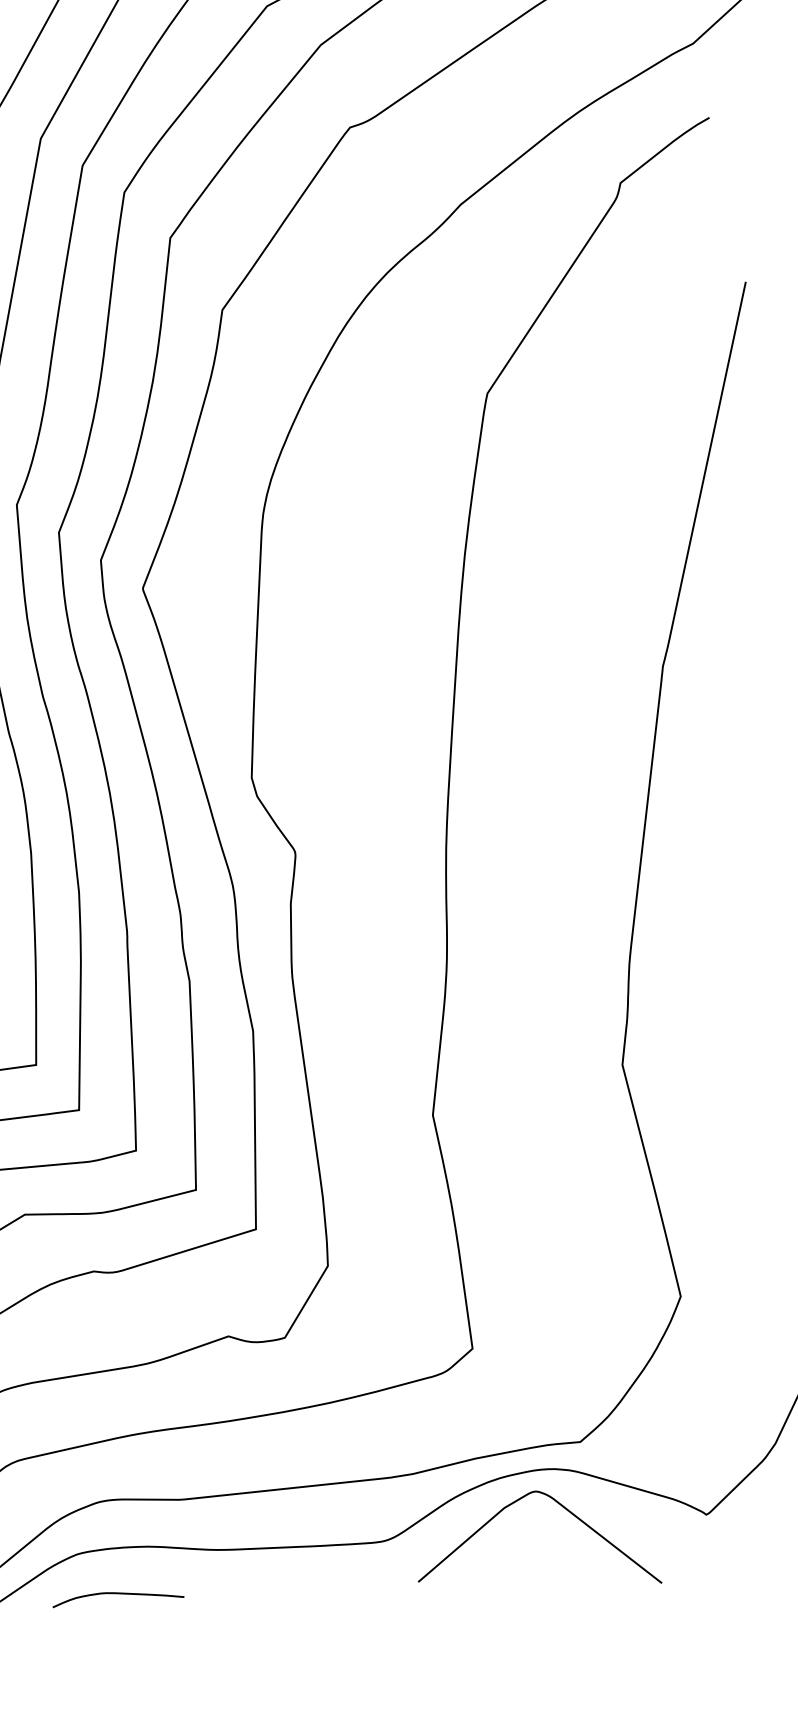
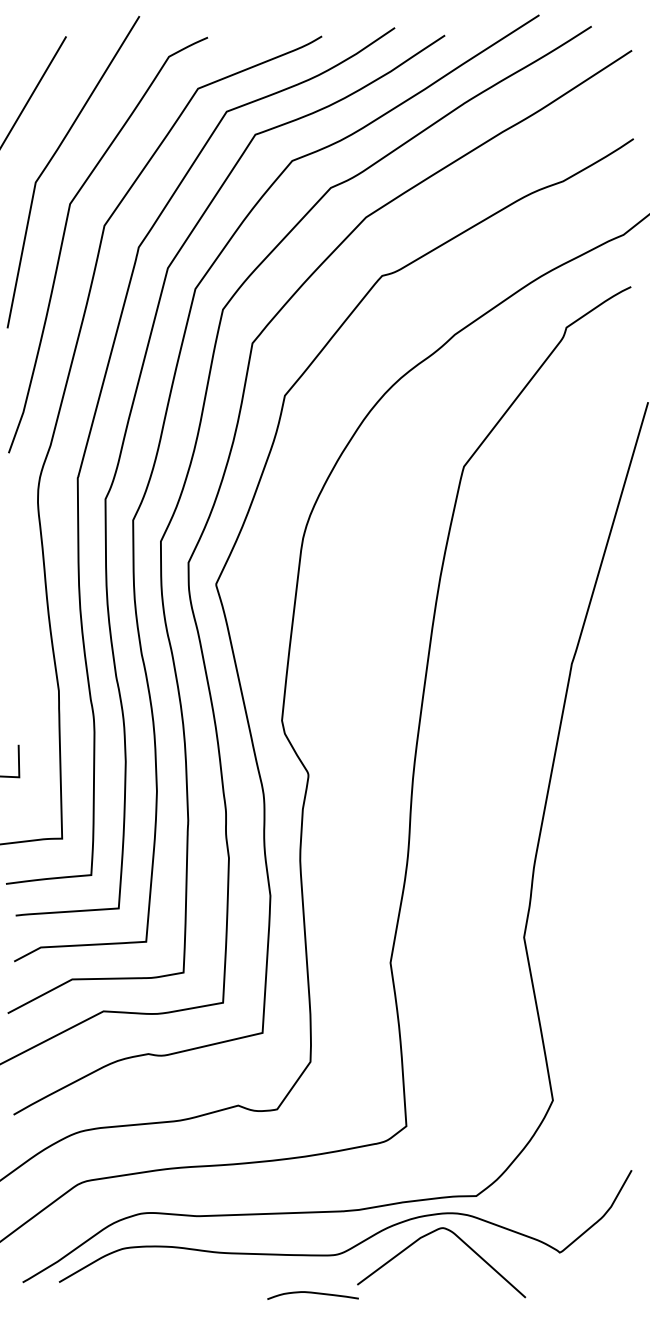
curve: (117, 1594) -> (312, 1293), moved

